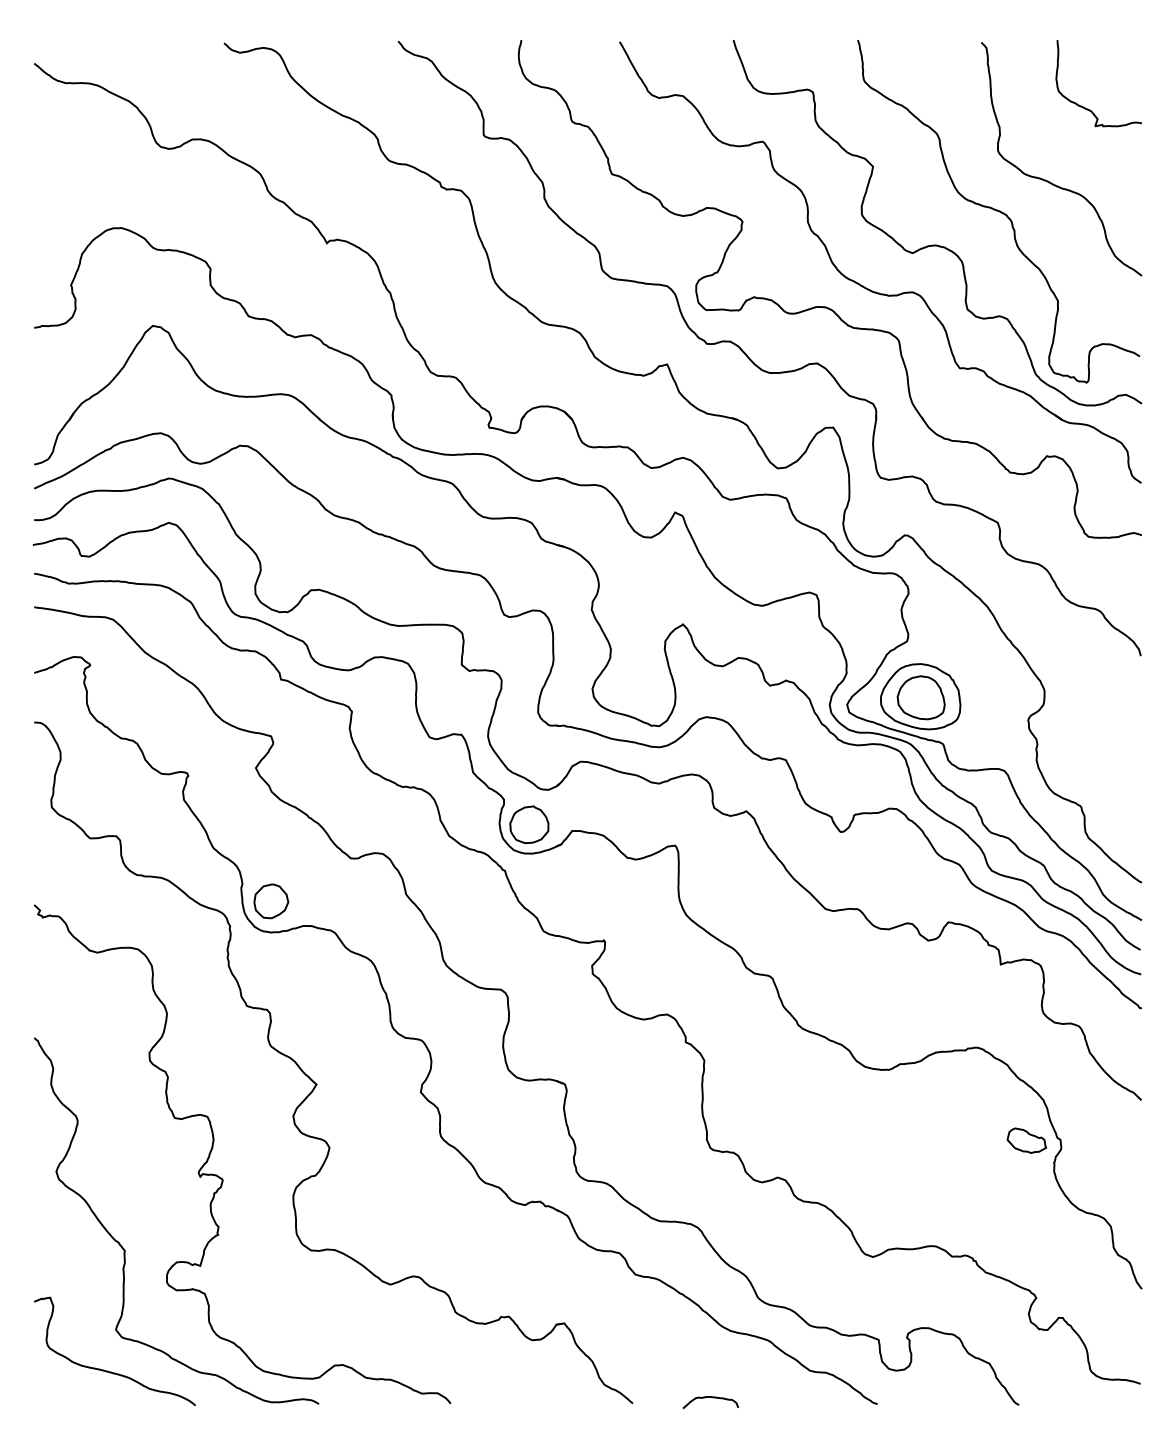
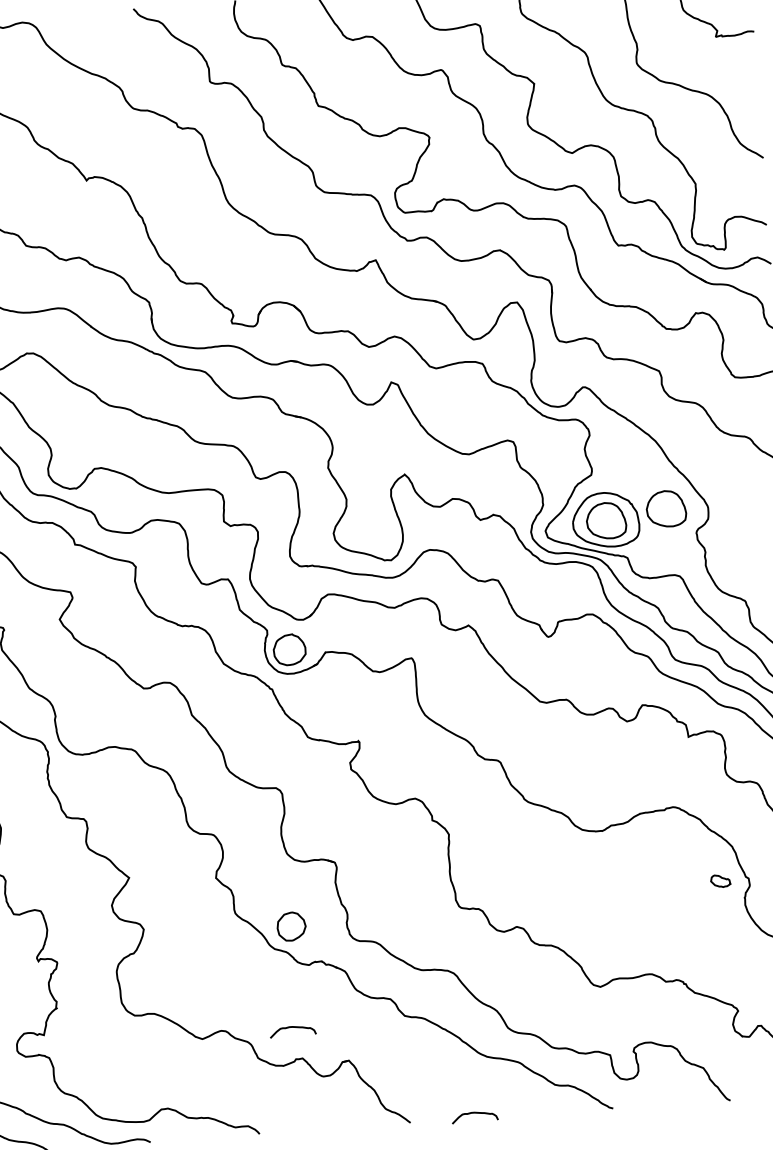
part: (993, 688) -> (665, 508), added
part: (271, 901) -> (291, 926), moved
part: (1026, 1140) -> (720, 881), size x0.6
curve: (501, 1279) -> (294, 1028), added

